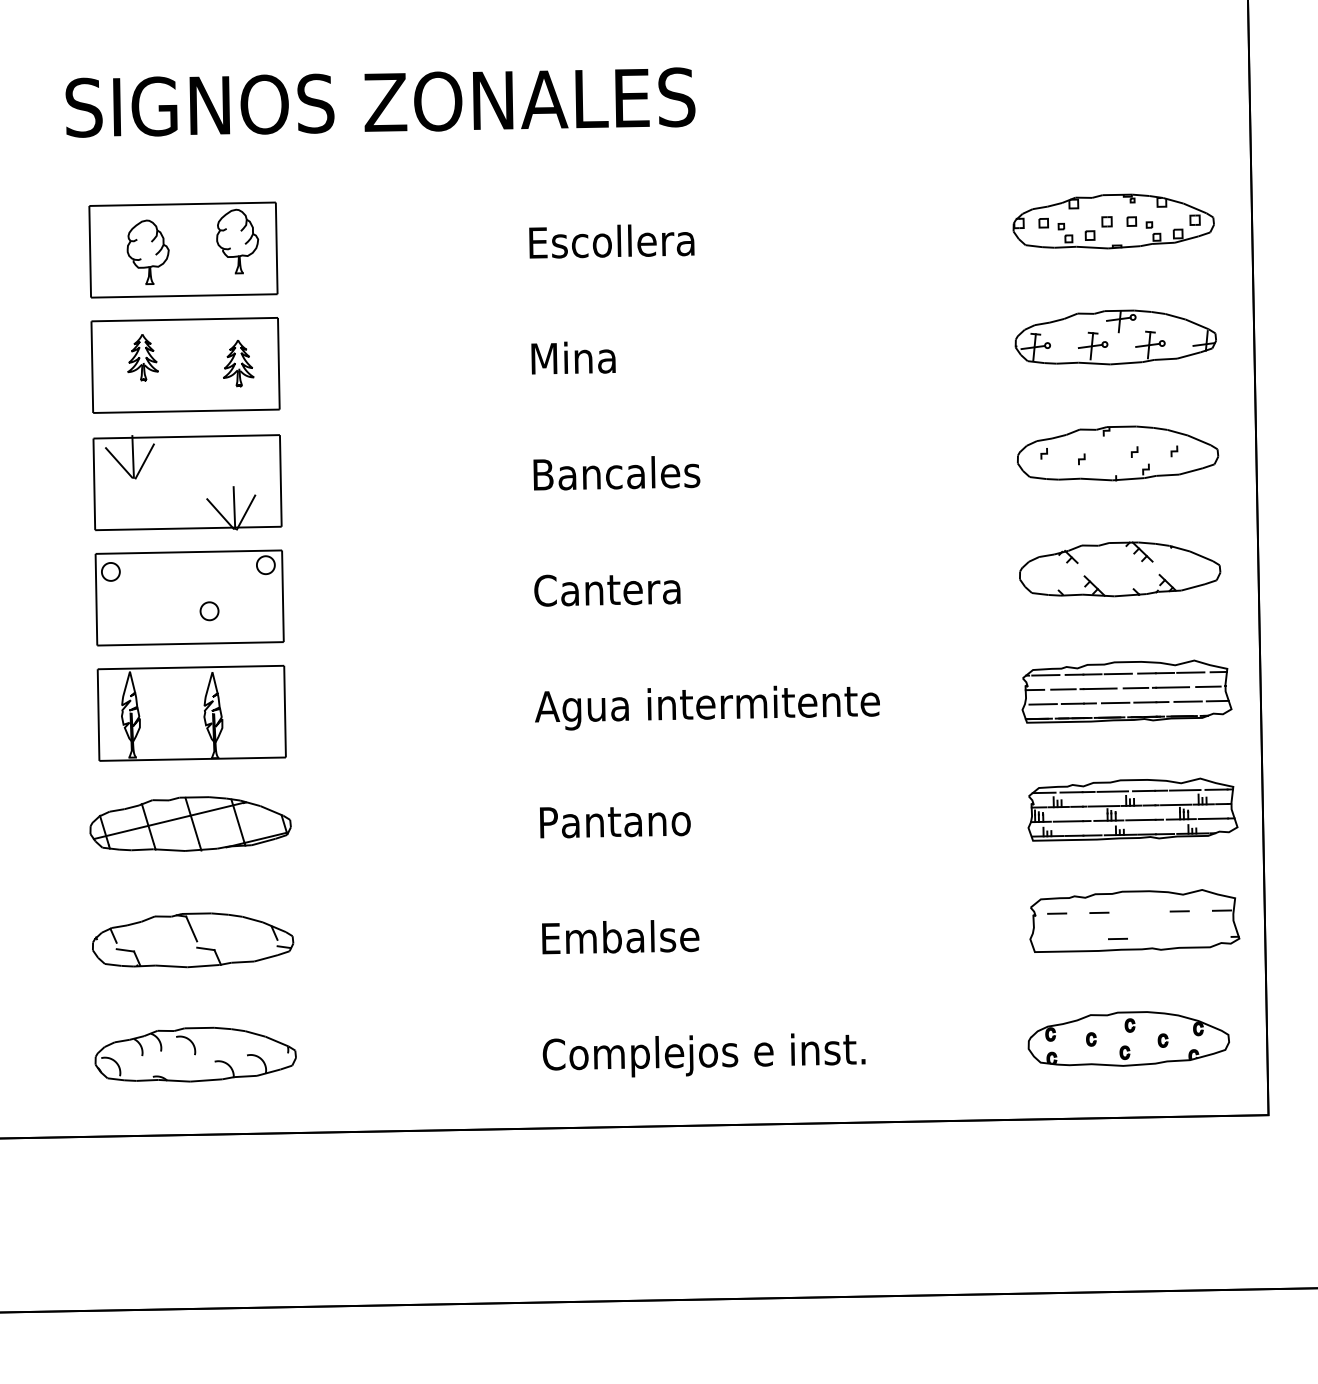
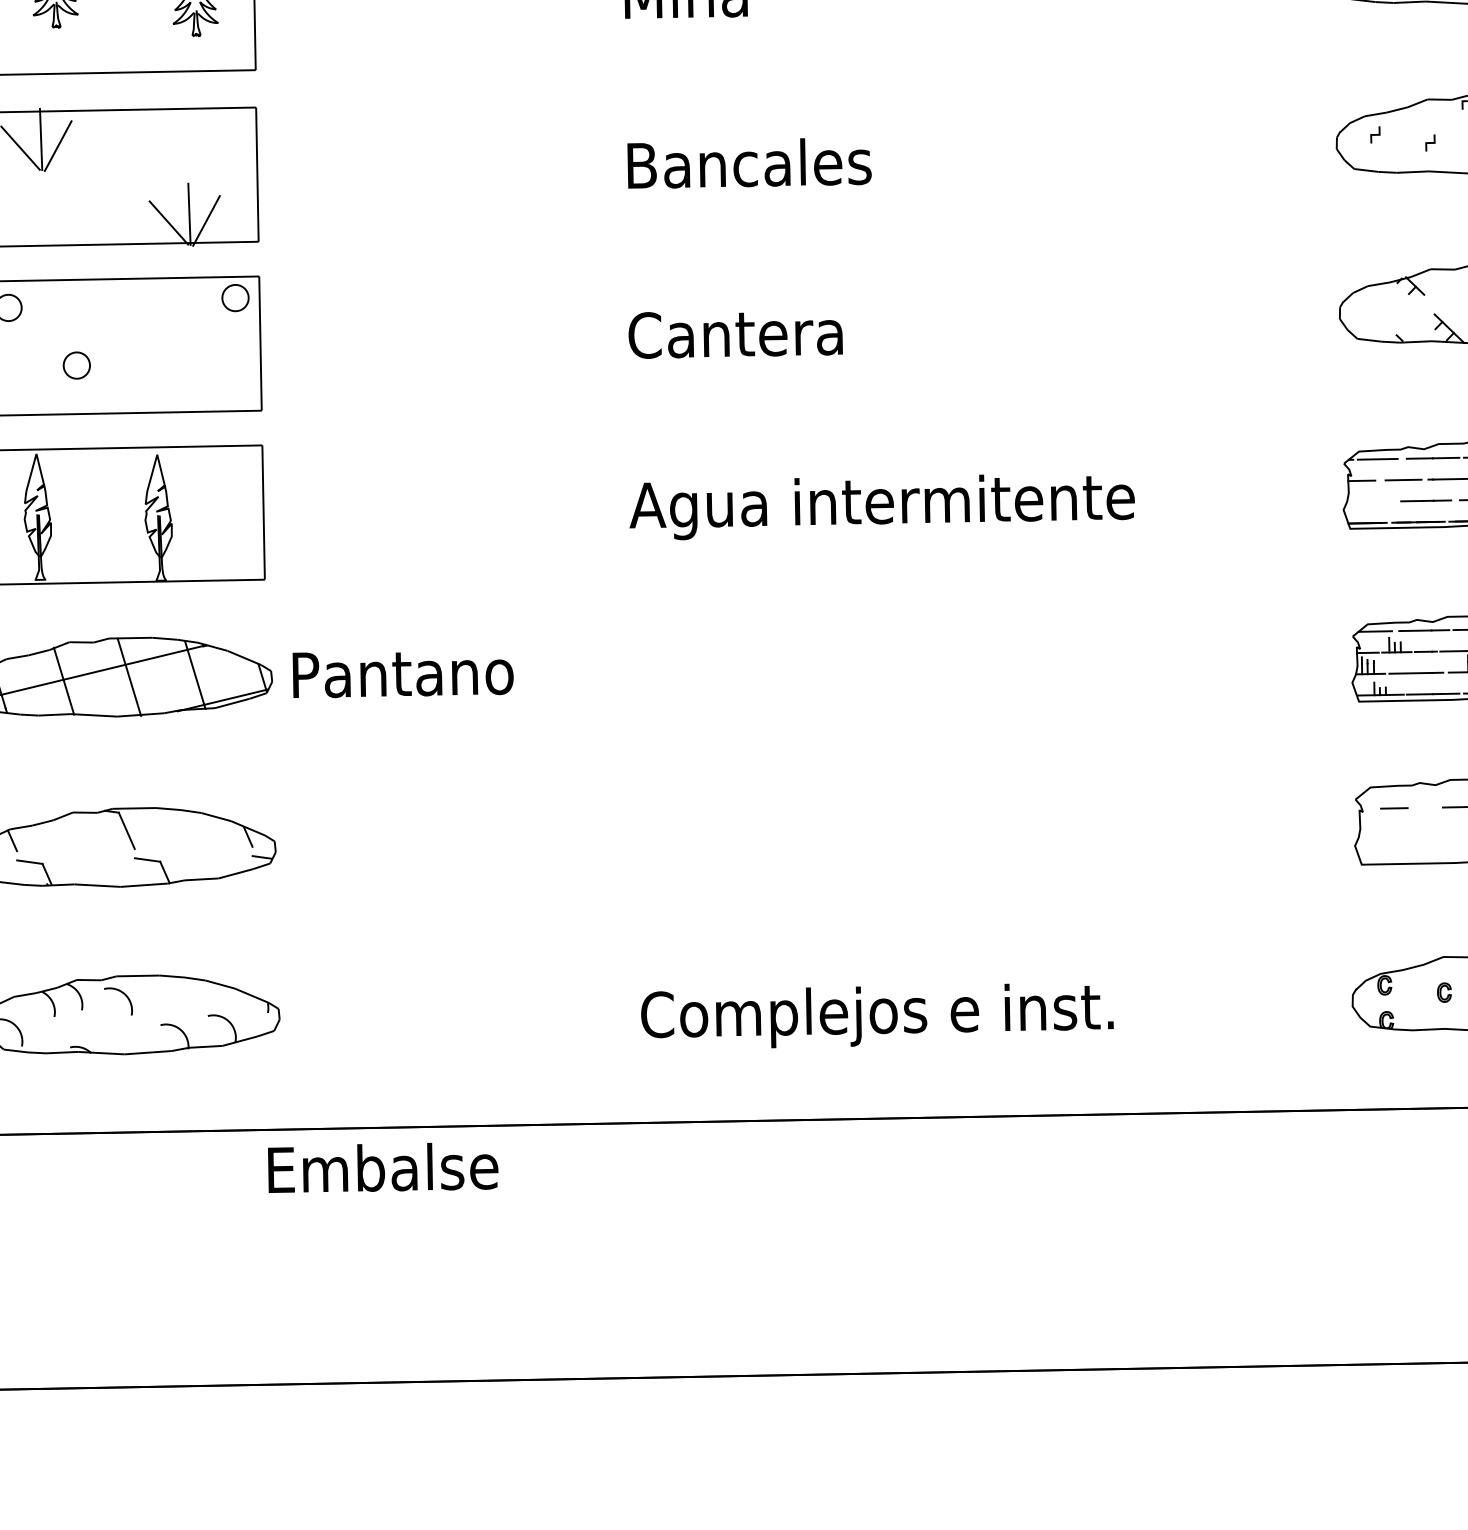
part: (209, 611) -> (76, 365), moved
line: (1042, 704) -> (1372, 502), removed
text: (615, 822) -> (403, 674), moved
text: (620, 937) -> (382, 1168), moved

